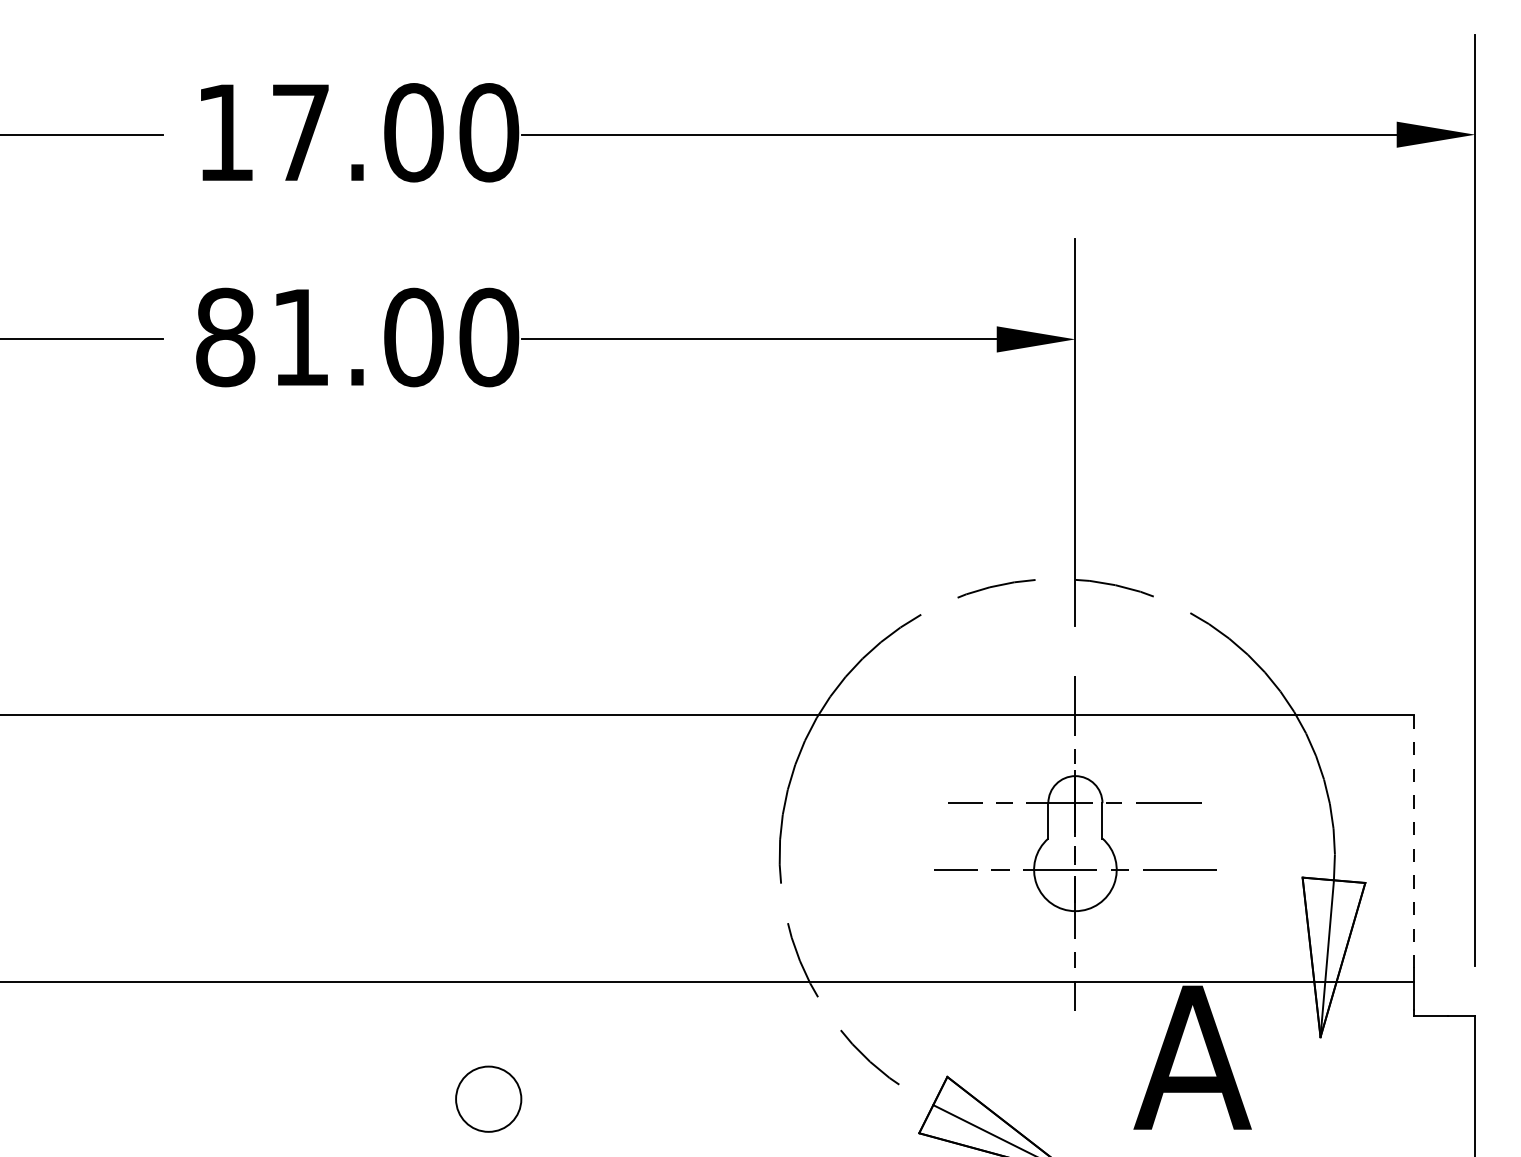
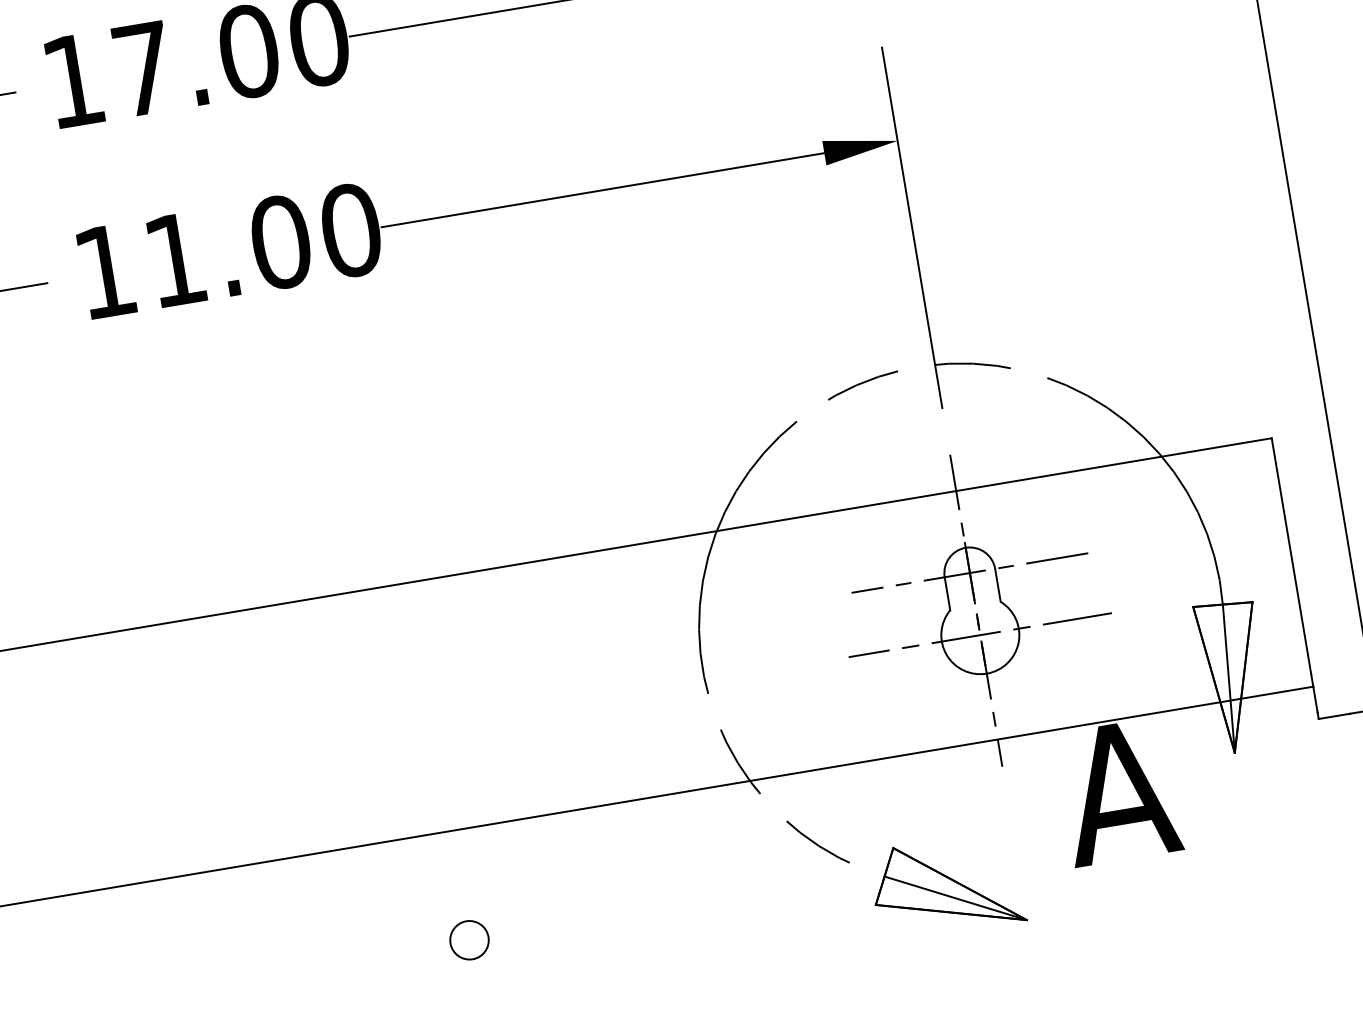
text: (225, 337) -> (105, 271), 81.00 -> 11.00
line: (1414, 842) -> (1292, 556), dashed -> solid
circle: (488, 1098) -> (469, 939), size x0.62

